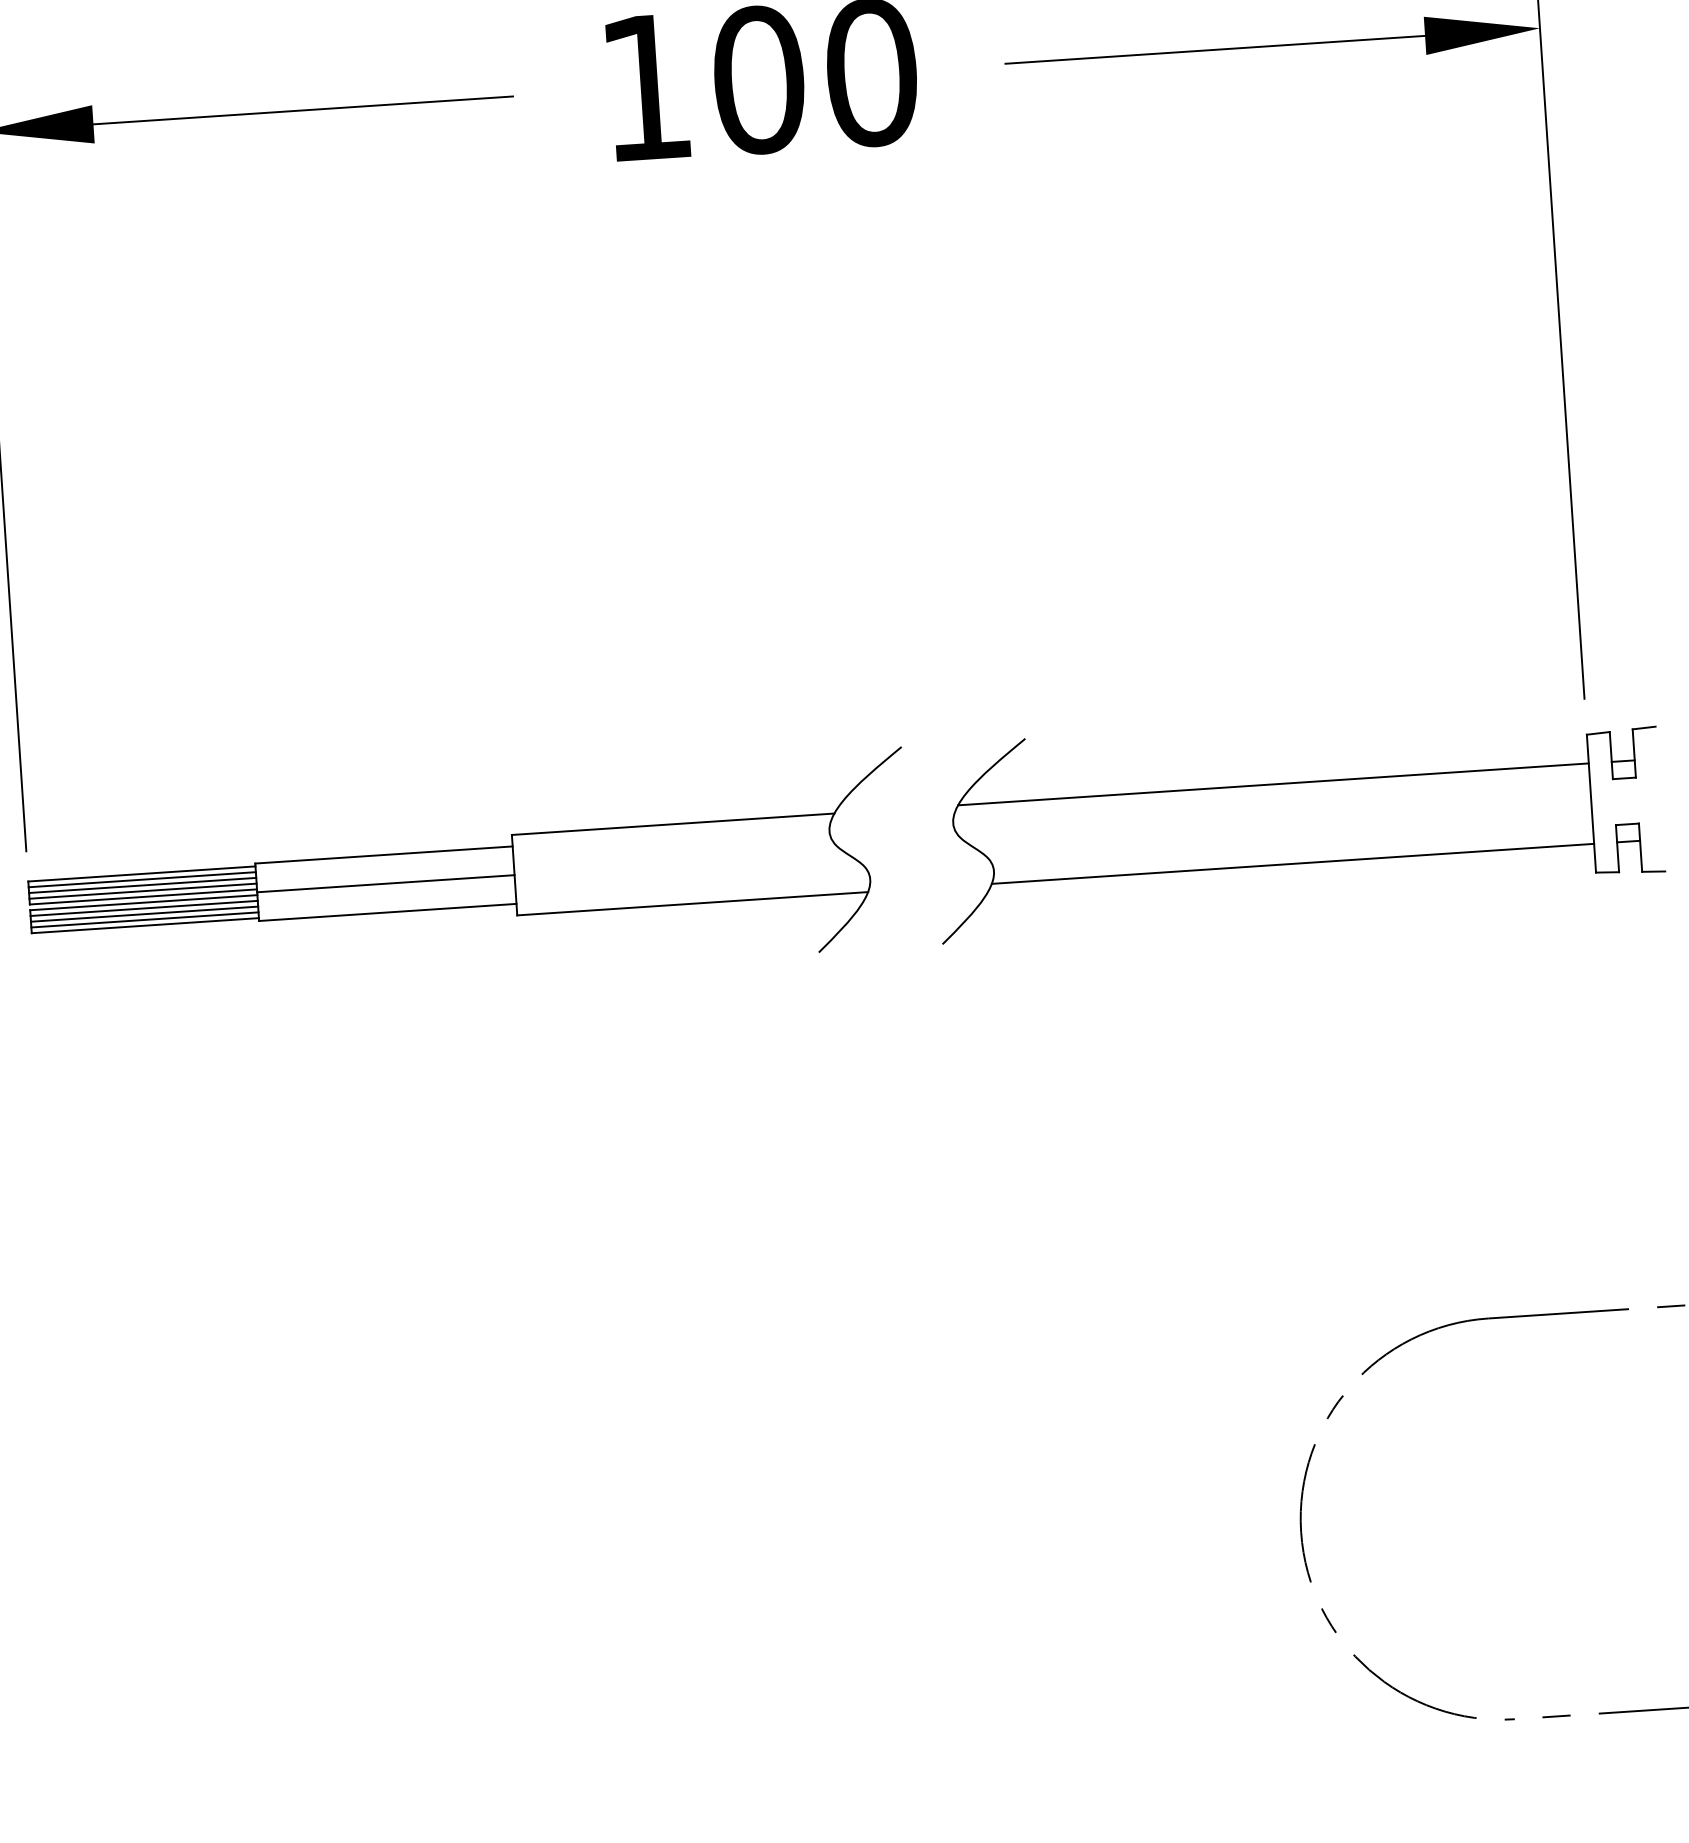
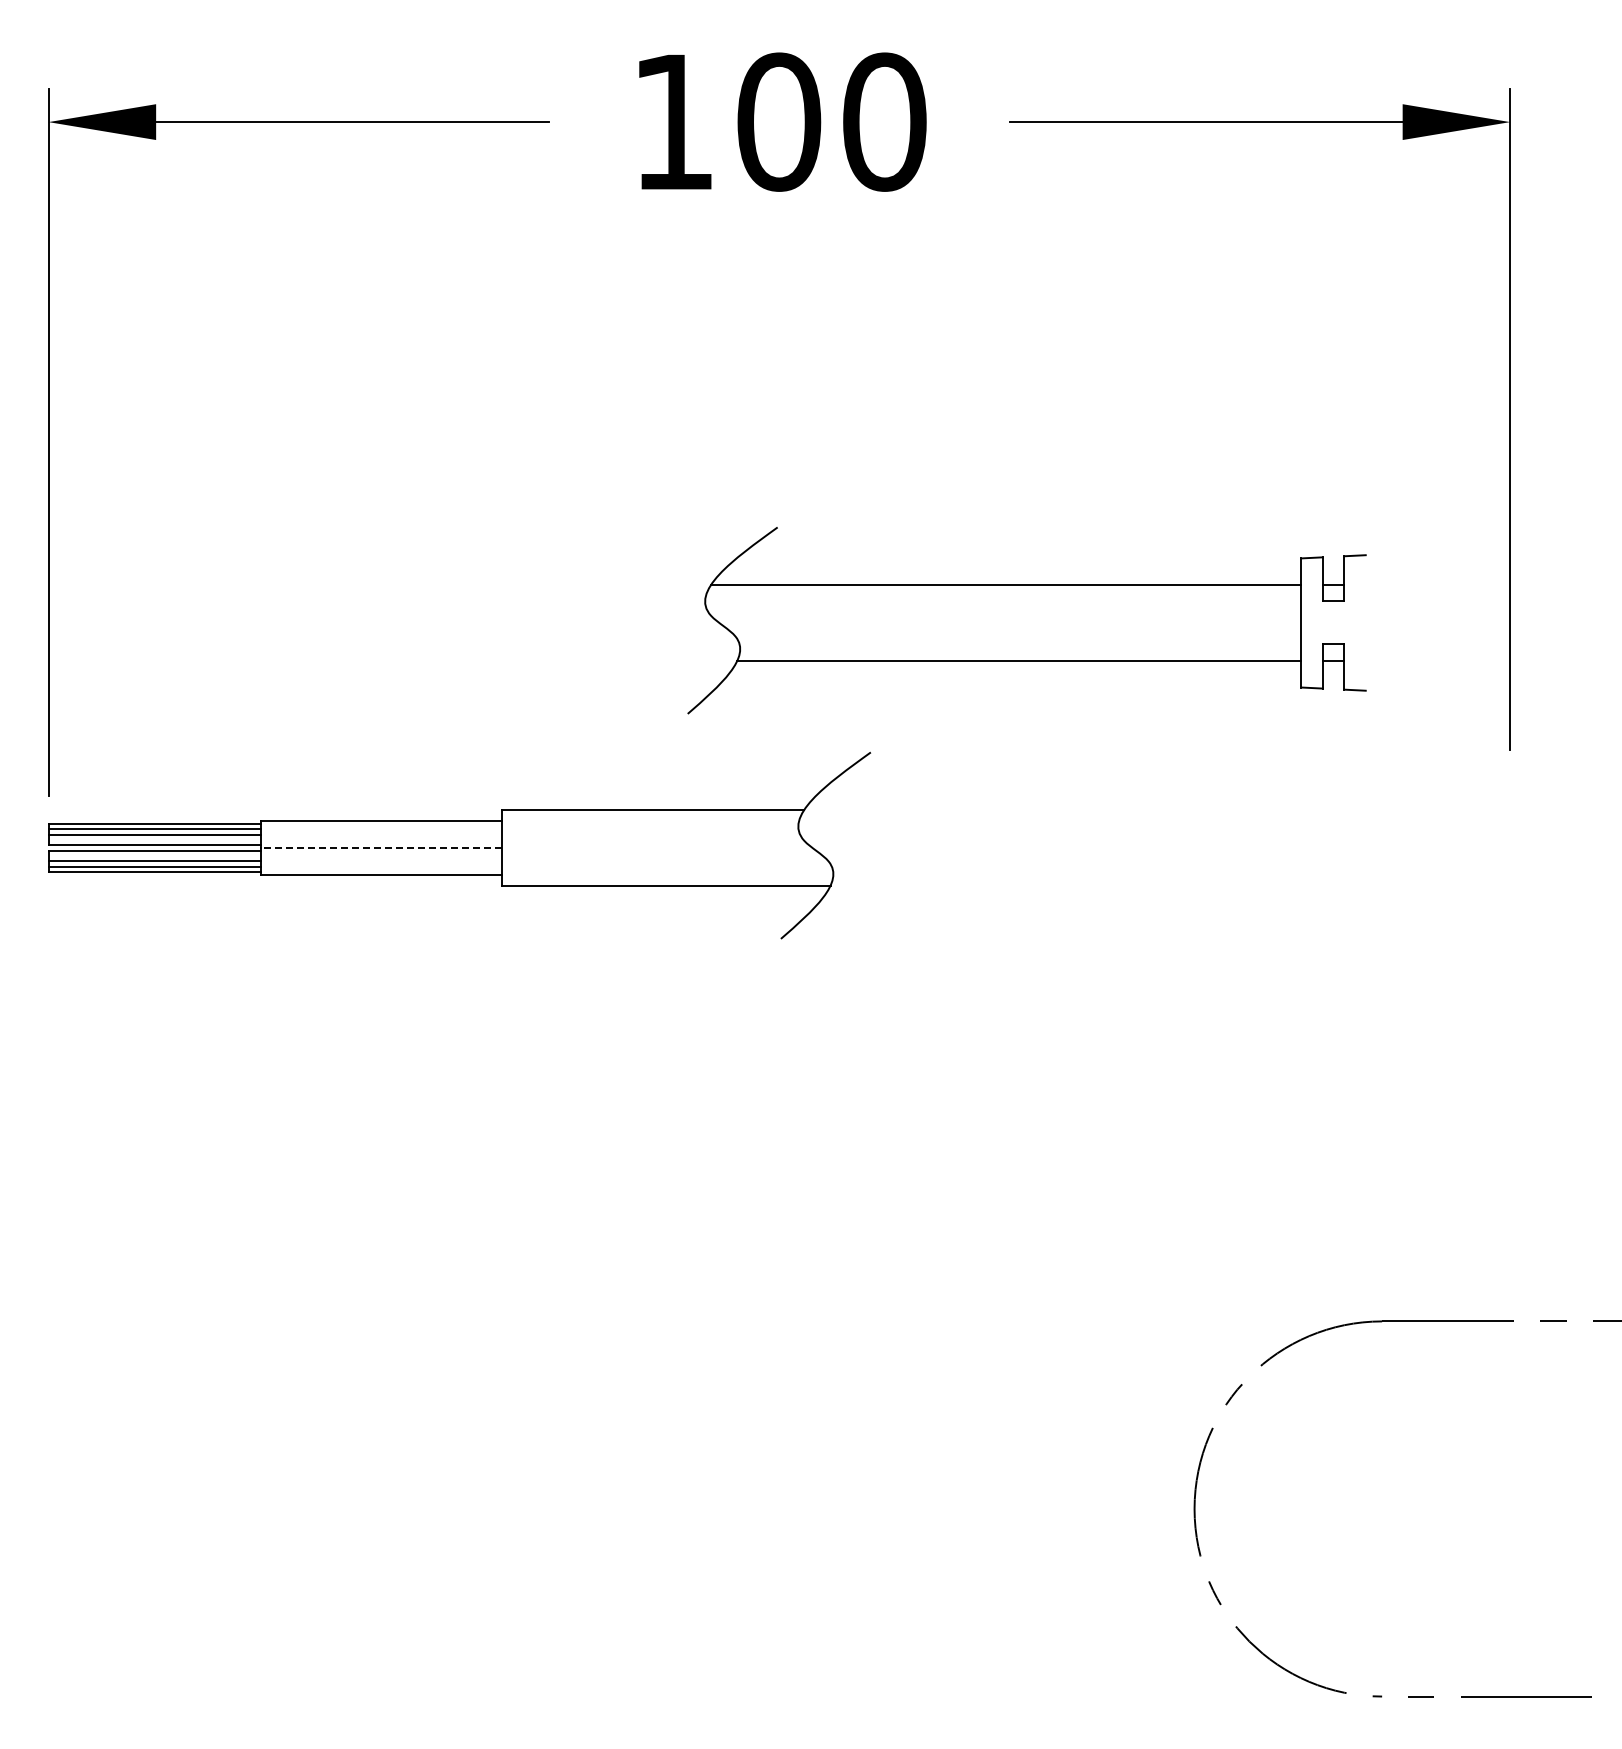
part: (1297, 820) -> (1026, 620), moved
line: (385, 883) -> (381, 847), solid -> dashed
line: (142, 890) -> (154, 839), removed
line: (143, 908) -> (154, 856), removed

